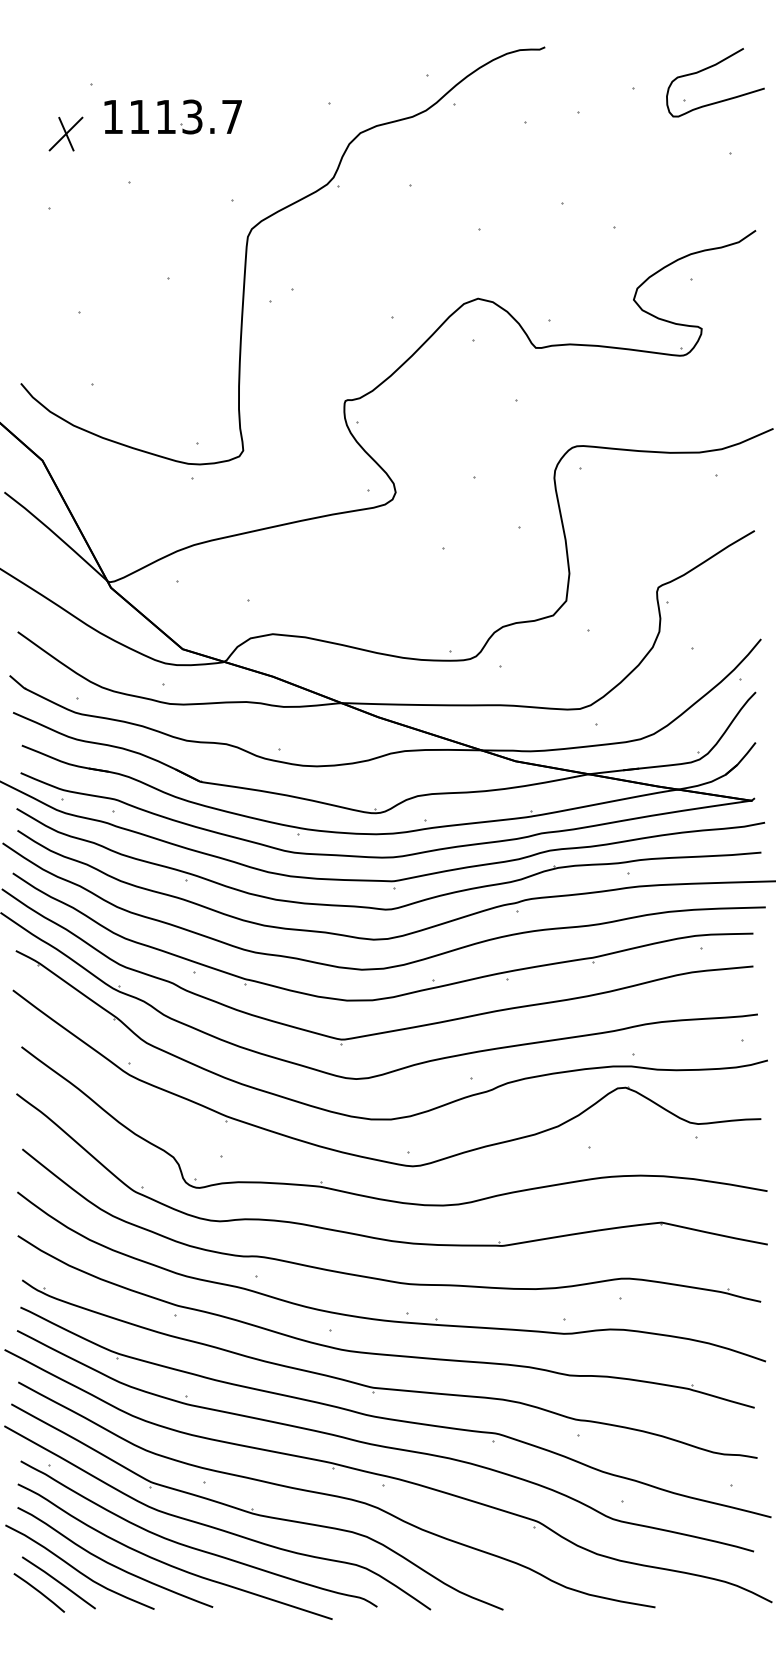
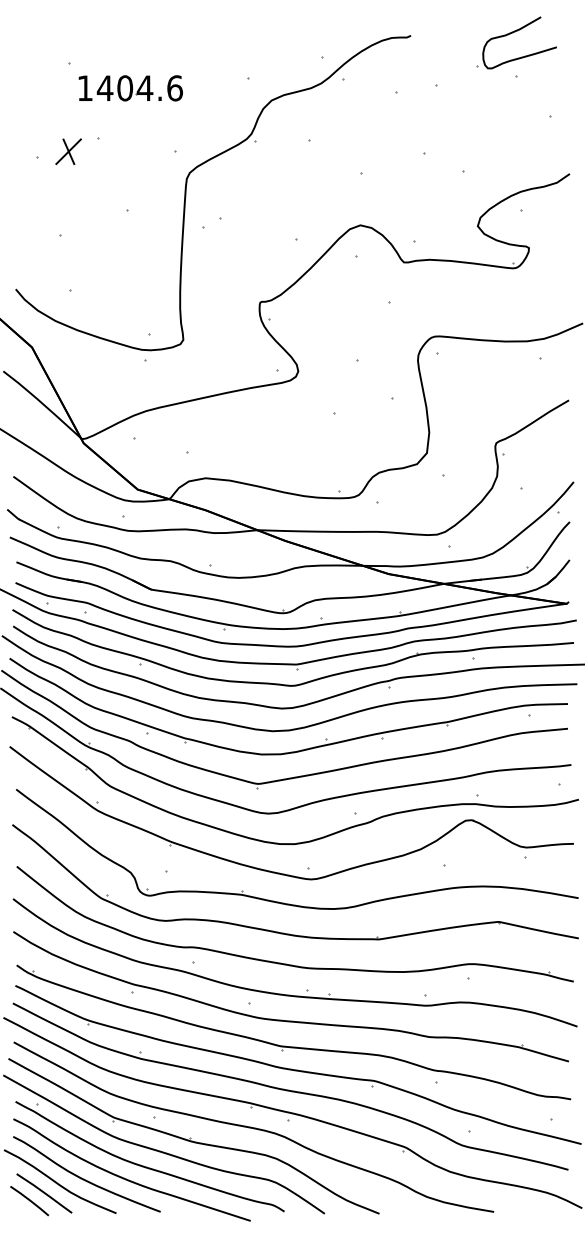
curve: (709, 68) -> (515, 32), moved
text: (185, 116) -> (139, 87), 1113.7 -> 1404.6
part: (65, 133) -> (68, 151), moved

